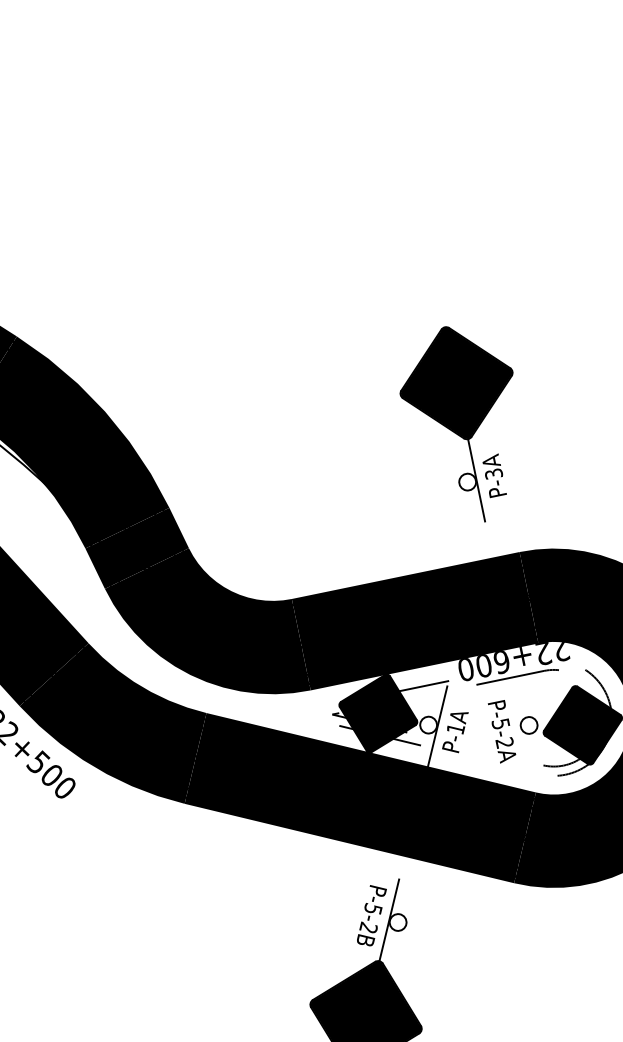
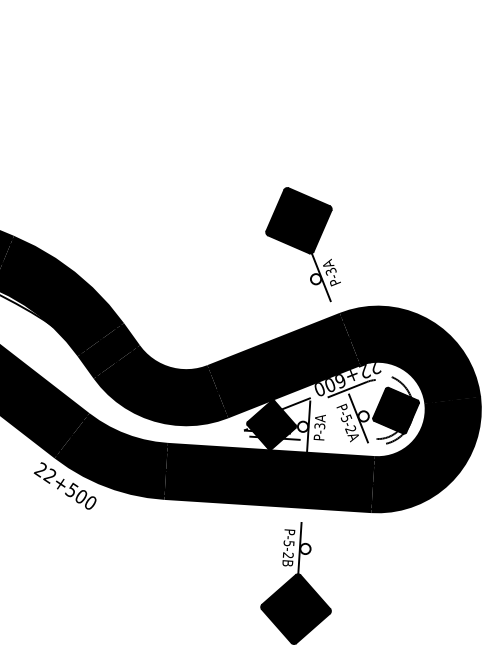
part: (455, 422) -> (302, 244), moved
line: (520, 727) -> (358, 418), added
text: (455, 729) -> (319, 426), P-1A -> P-3A

